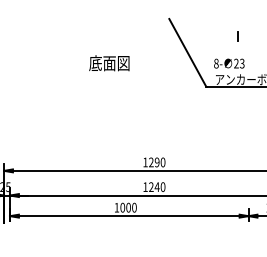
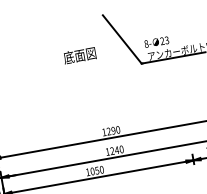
line: (237, 36) -> (159, 19), removed
text: (109, 63) -> (79, 55), moved
text: (128, 207) -> (97, 170), 1000 -> 1050

